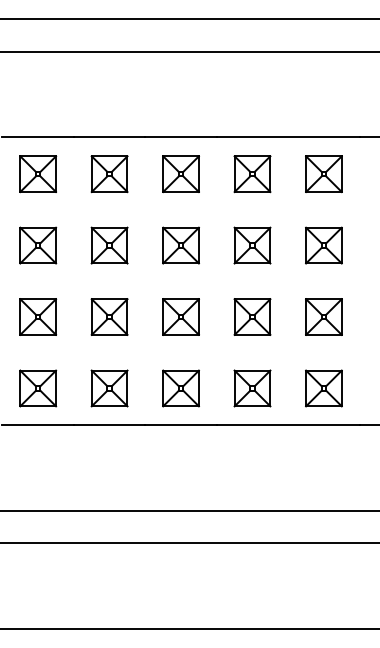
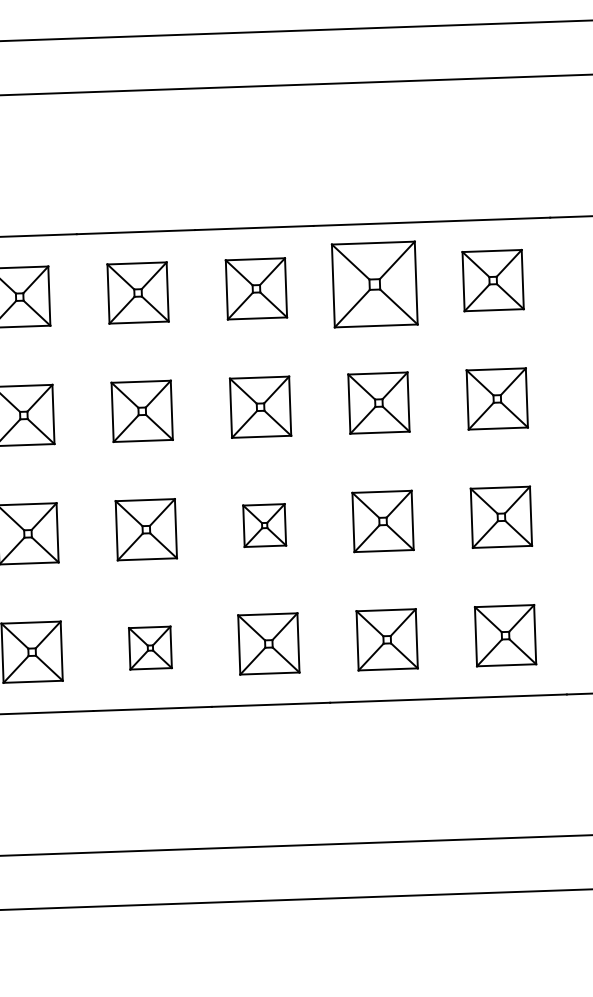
part: (252, 174) -> (374, 285), size x1.4
part: (180, 316) -> (263, 524), size x0.7
part: (109, 388) -> (150, 648), size x0.7

